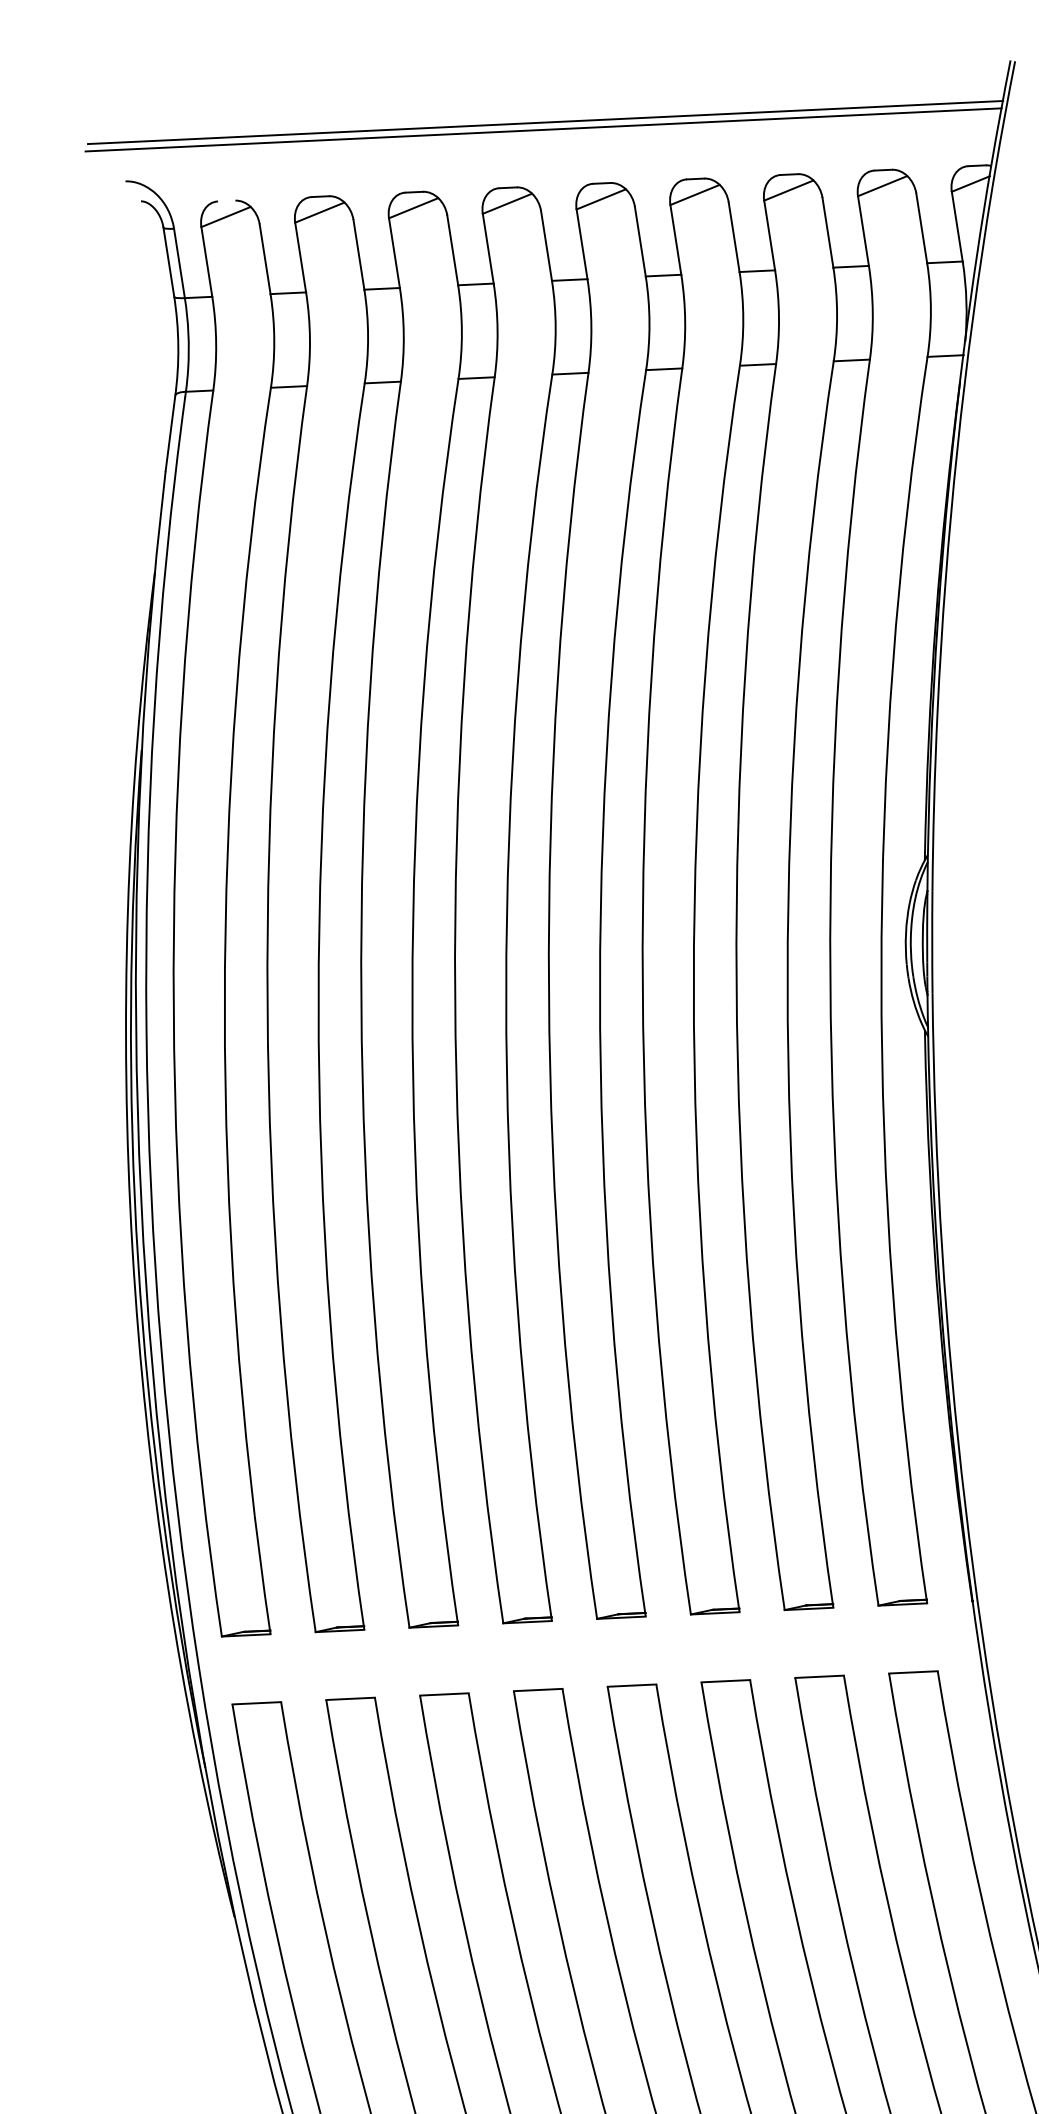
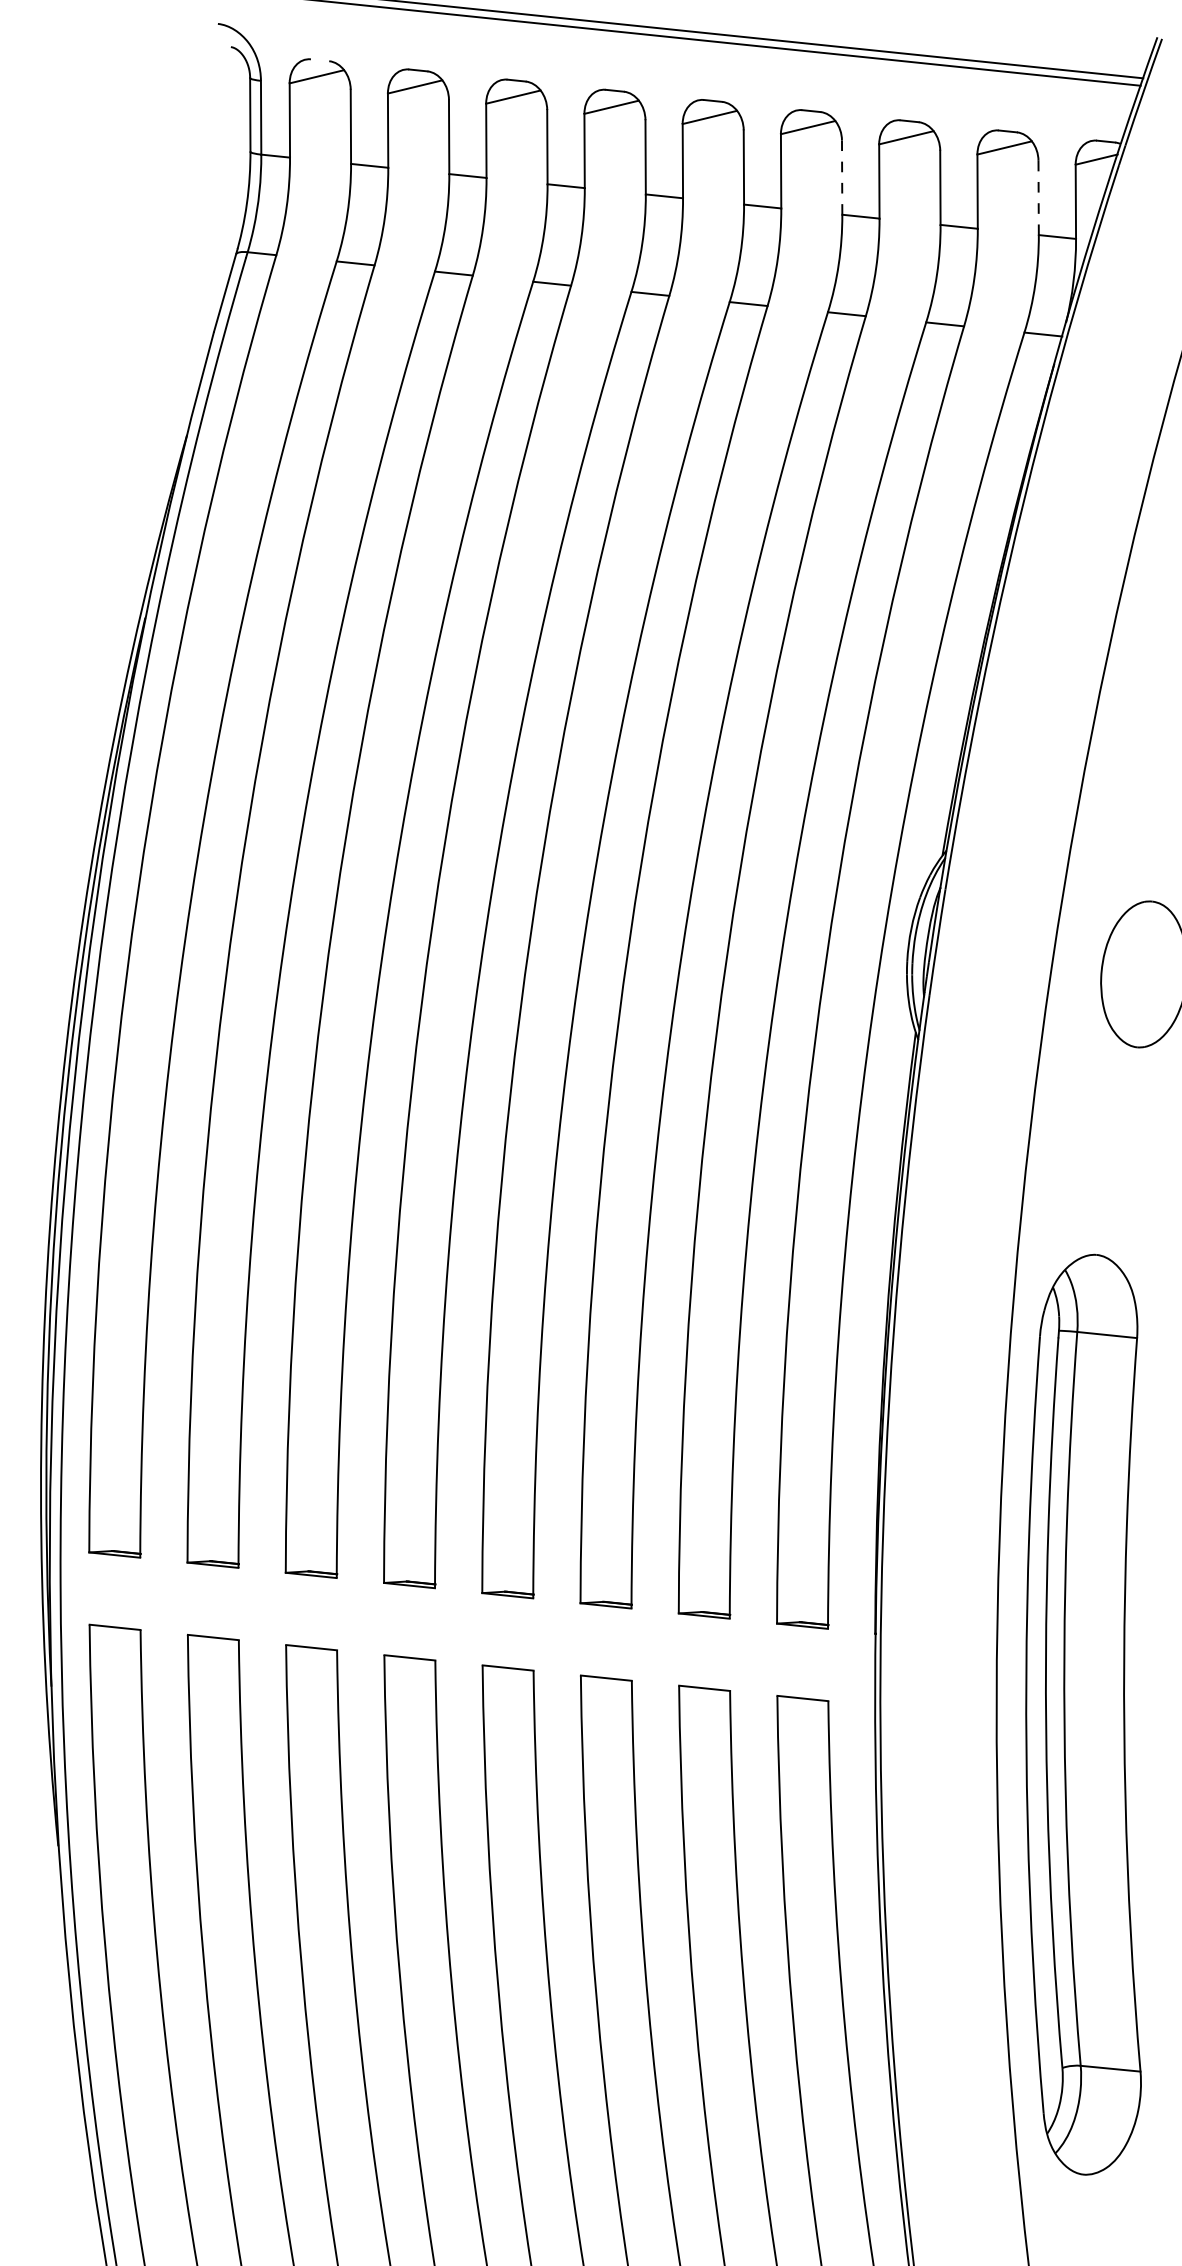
line: (921, 227) -> (1038, 197), solid -> dashed
line: (734, 236) -> (842, 177), solid -> dashed

